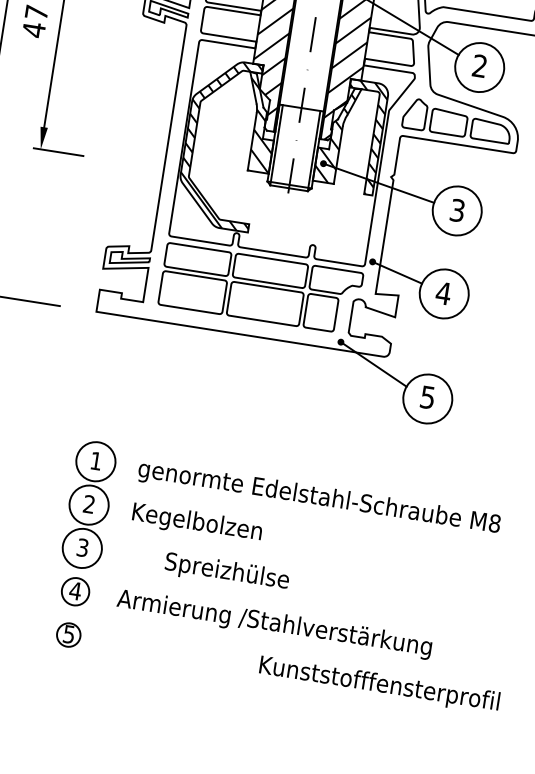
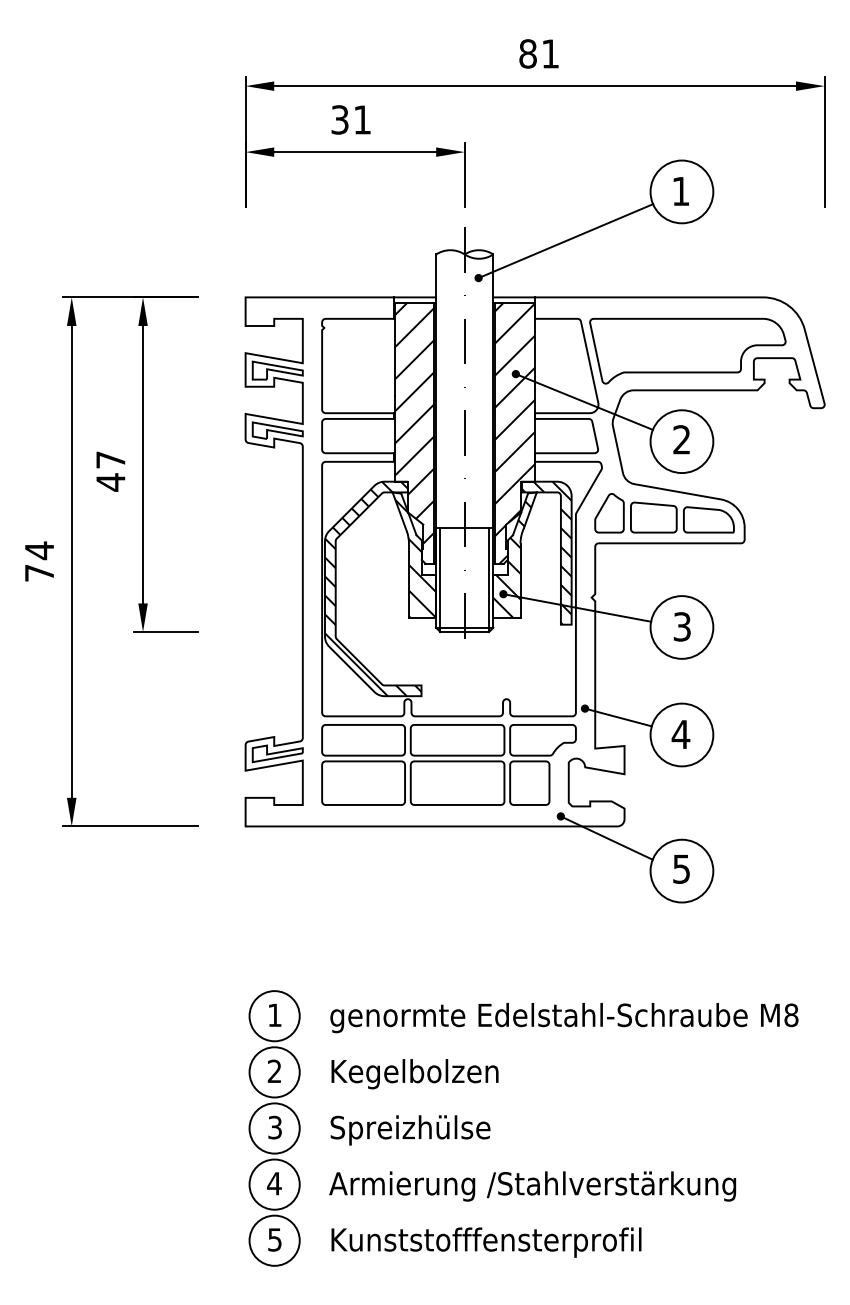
text: (227, 572) -> (410, 1130), moved
circle: (75, 591) -> (274, 1184), size x1.43
circle: (68, 634) -> (274, 1240), size x1.67
text: (379, 685) -> (486, 1242), moved

